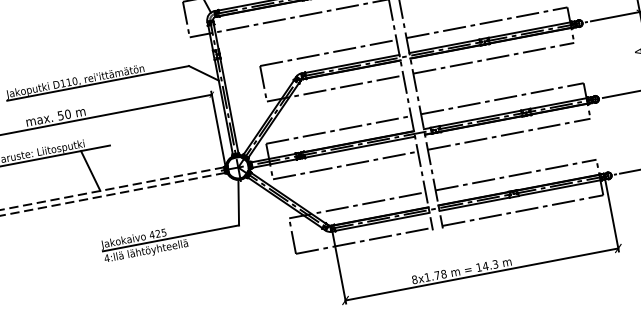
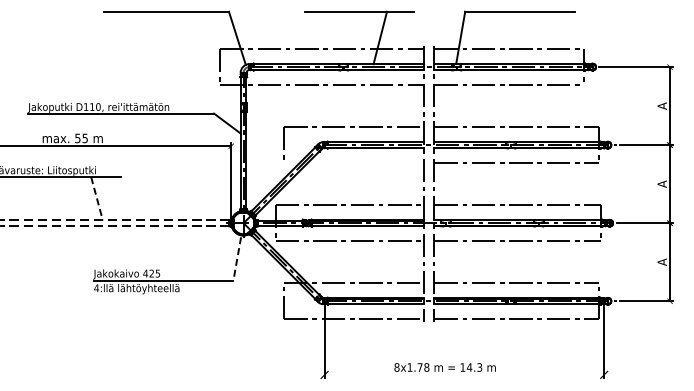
line: (335, 88) -> (354, 163), removed
text: (68, 114) -> (85, 138), 50 -> 55
line: (91, 171) -> (97, 199), solid -> dashed
line: (238, 203) -> (237, 258), solid -> dashed
line: (481, 274) -> (464, 374), removed

